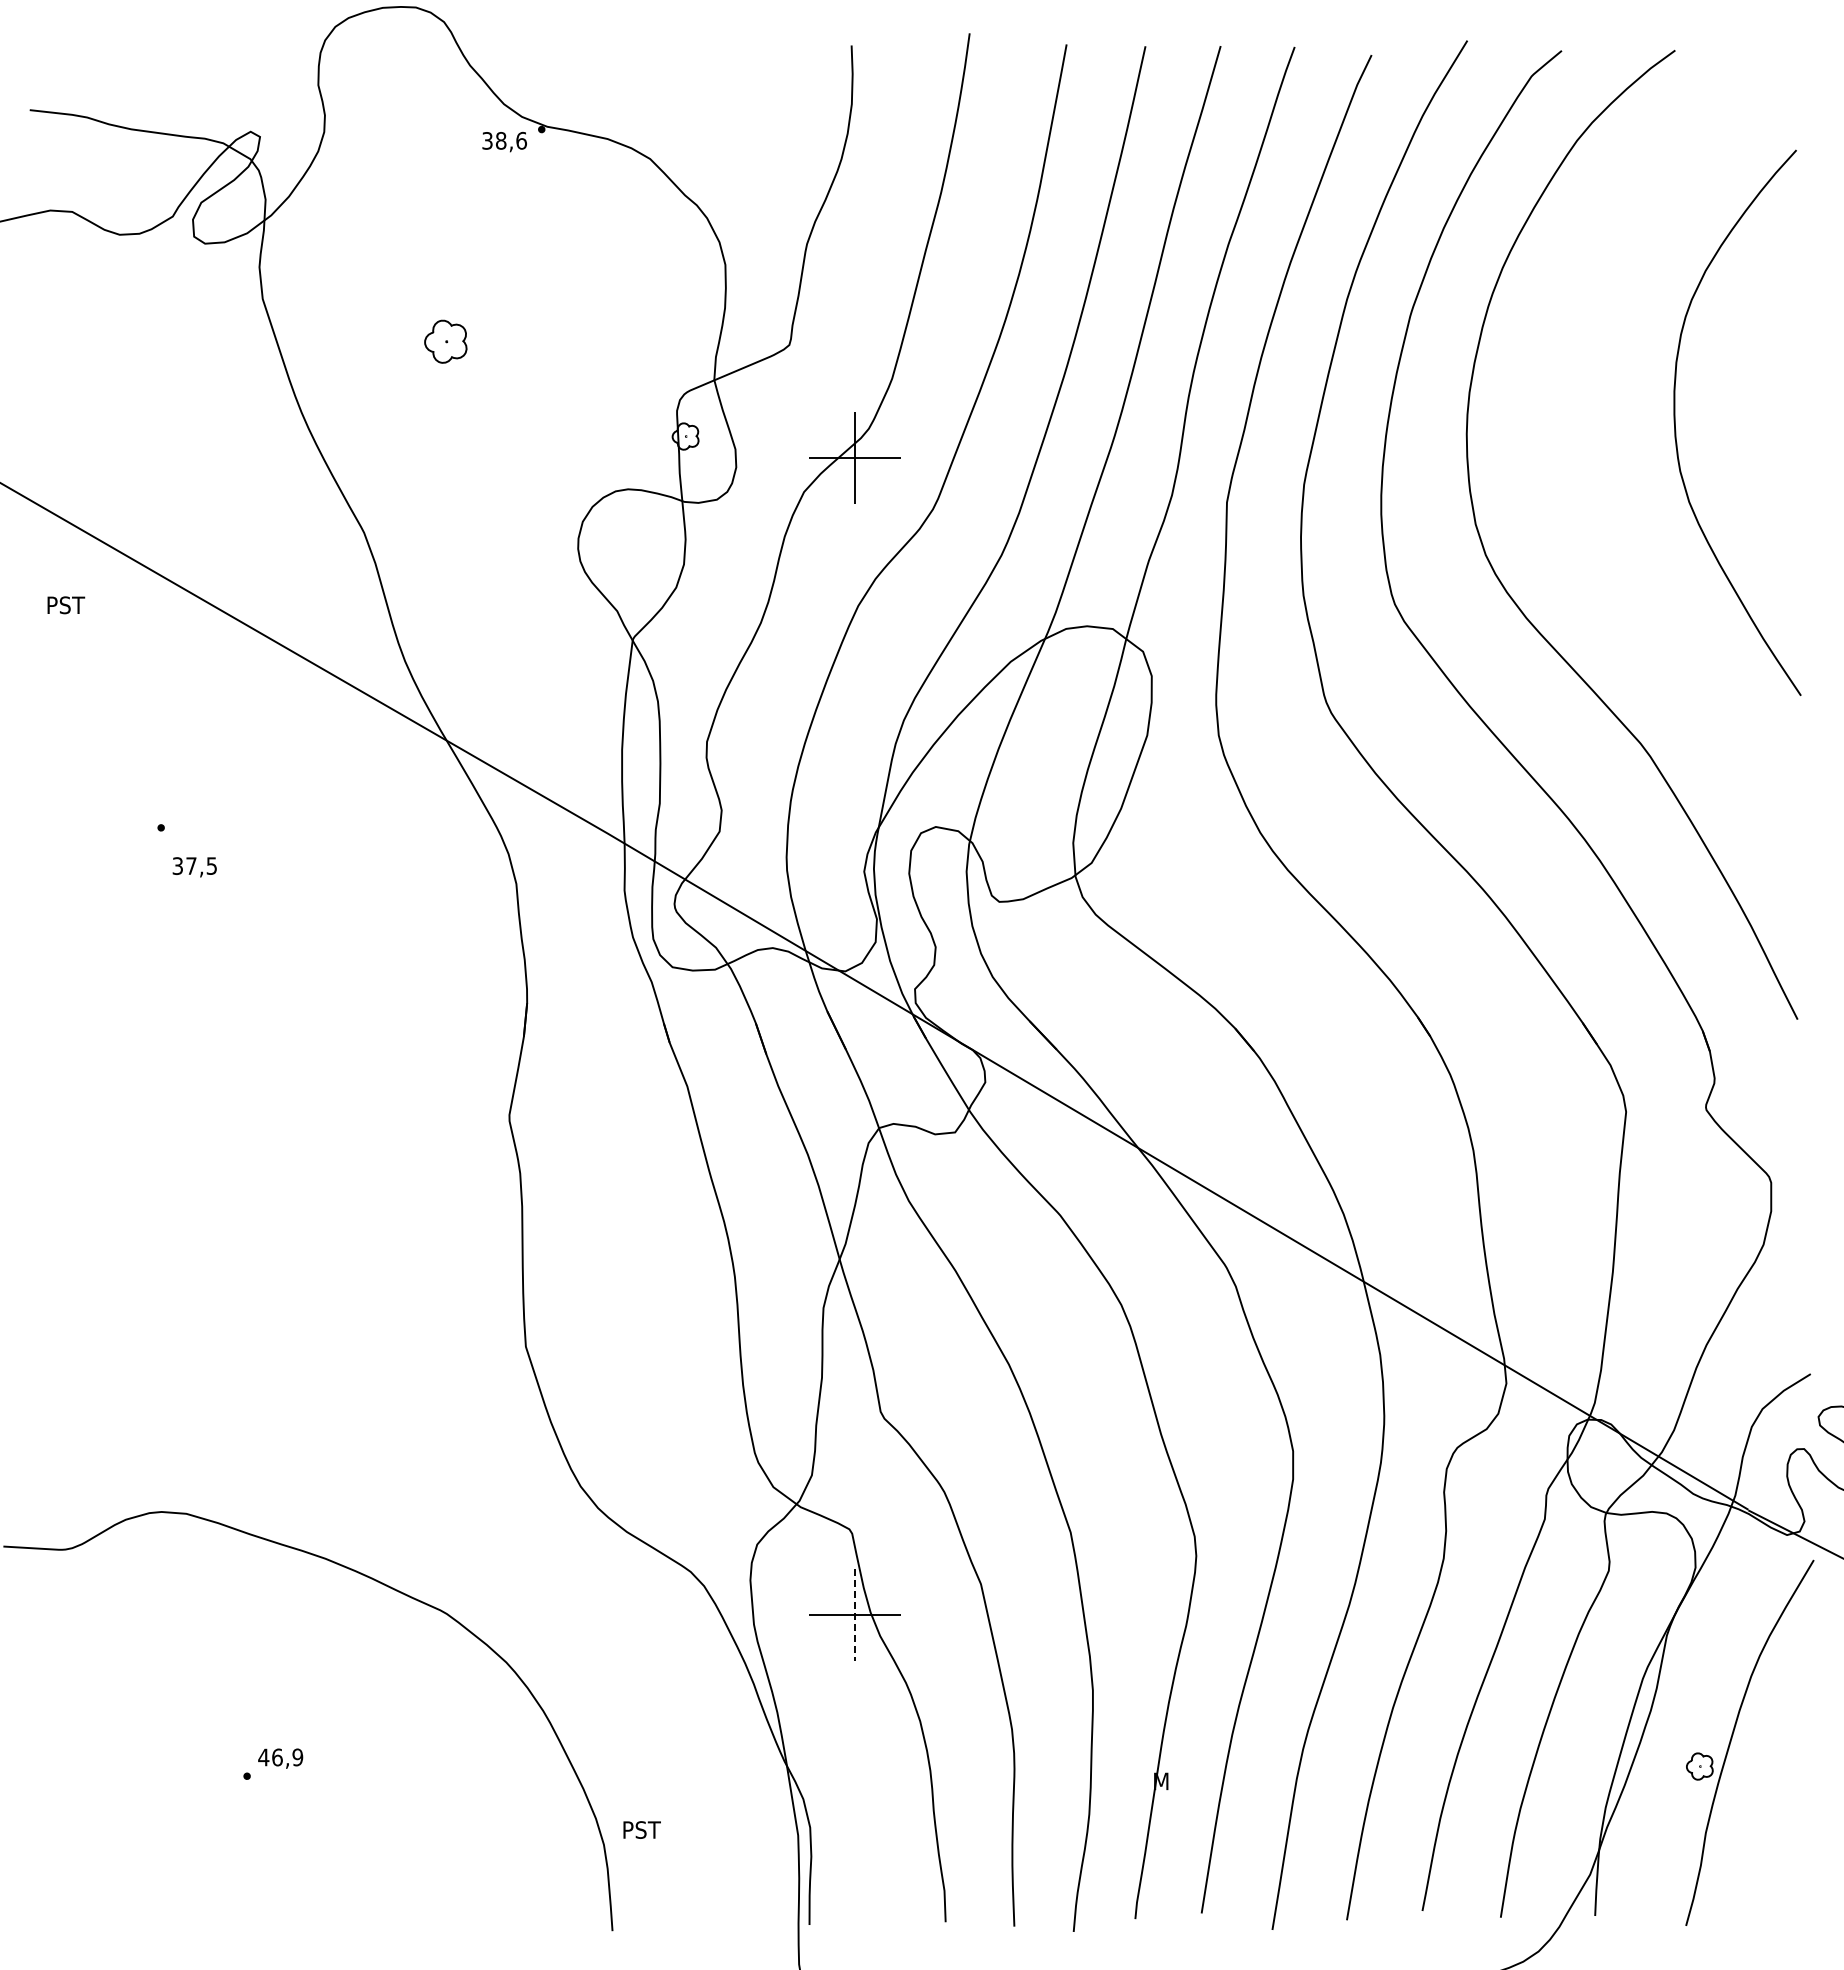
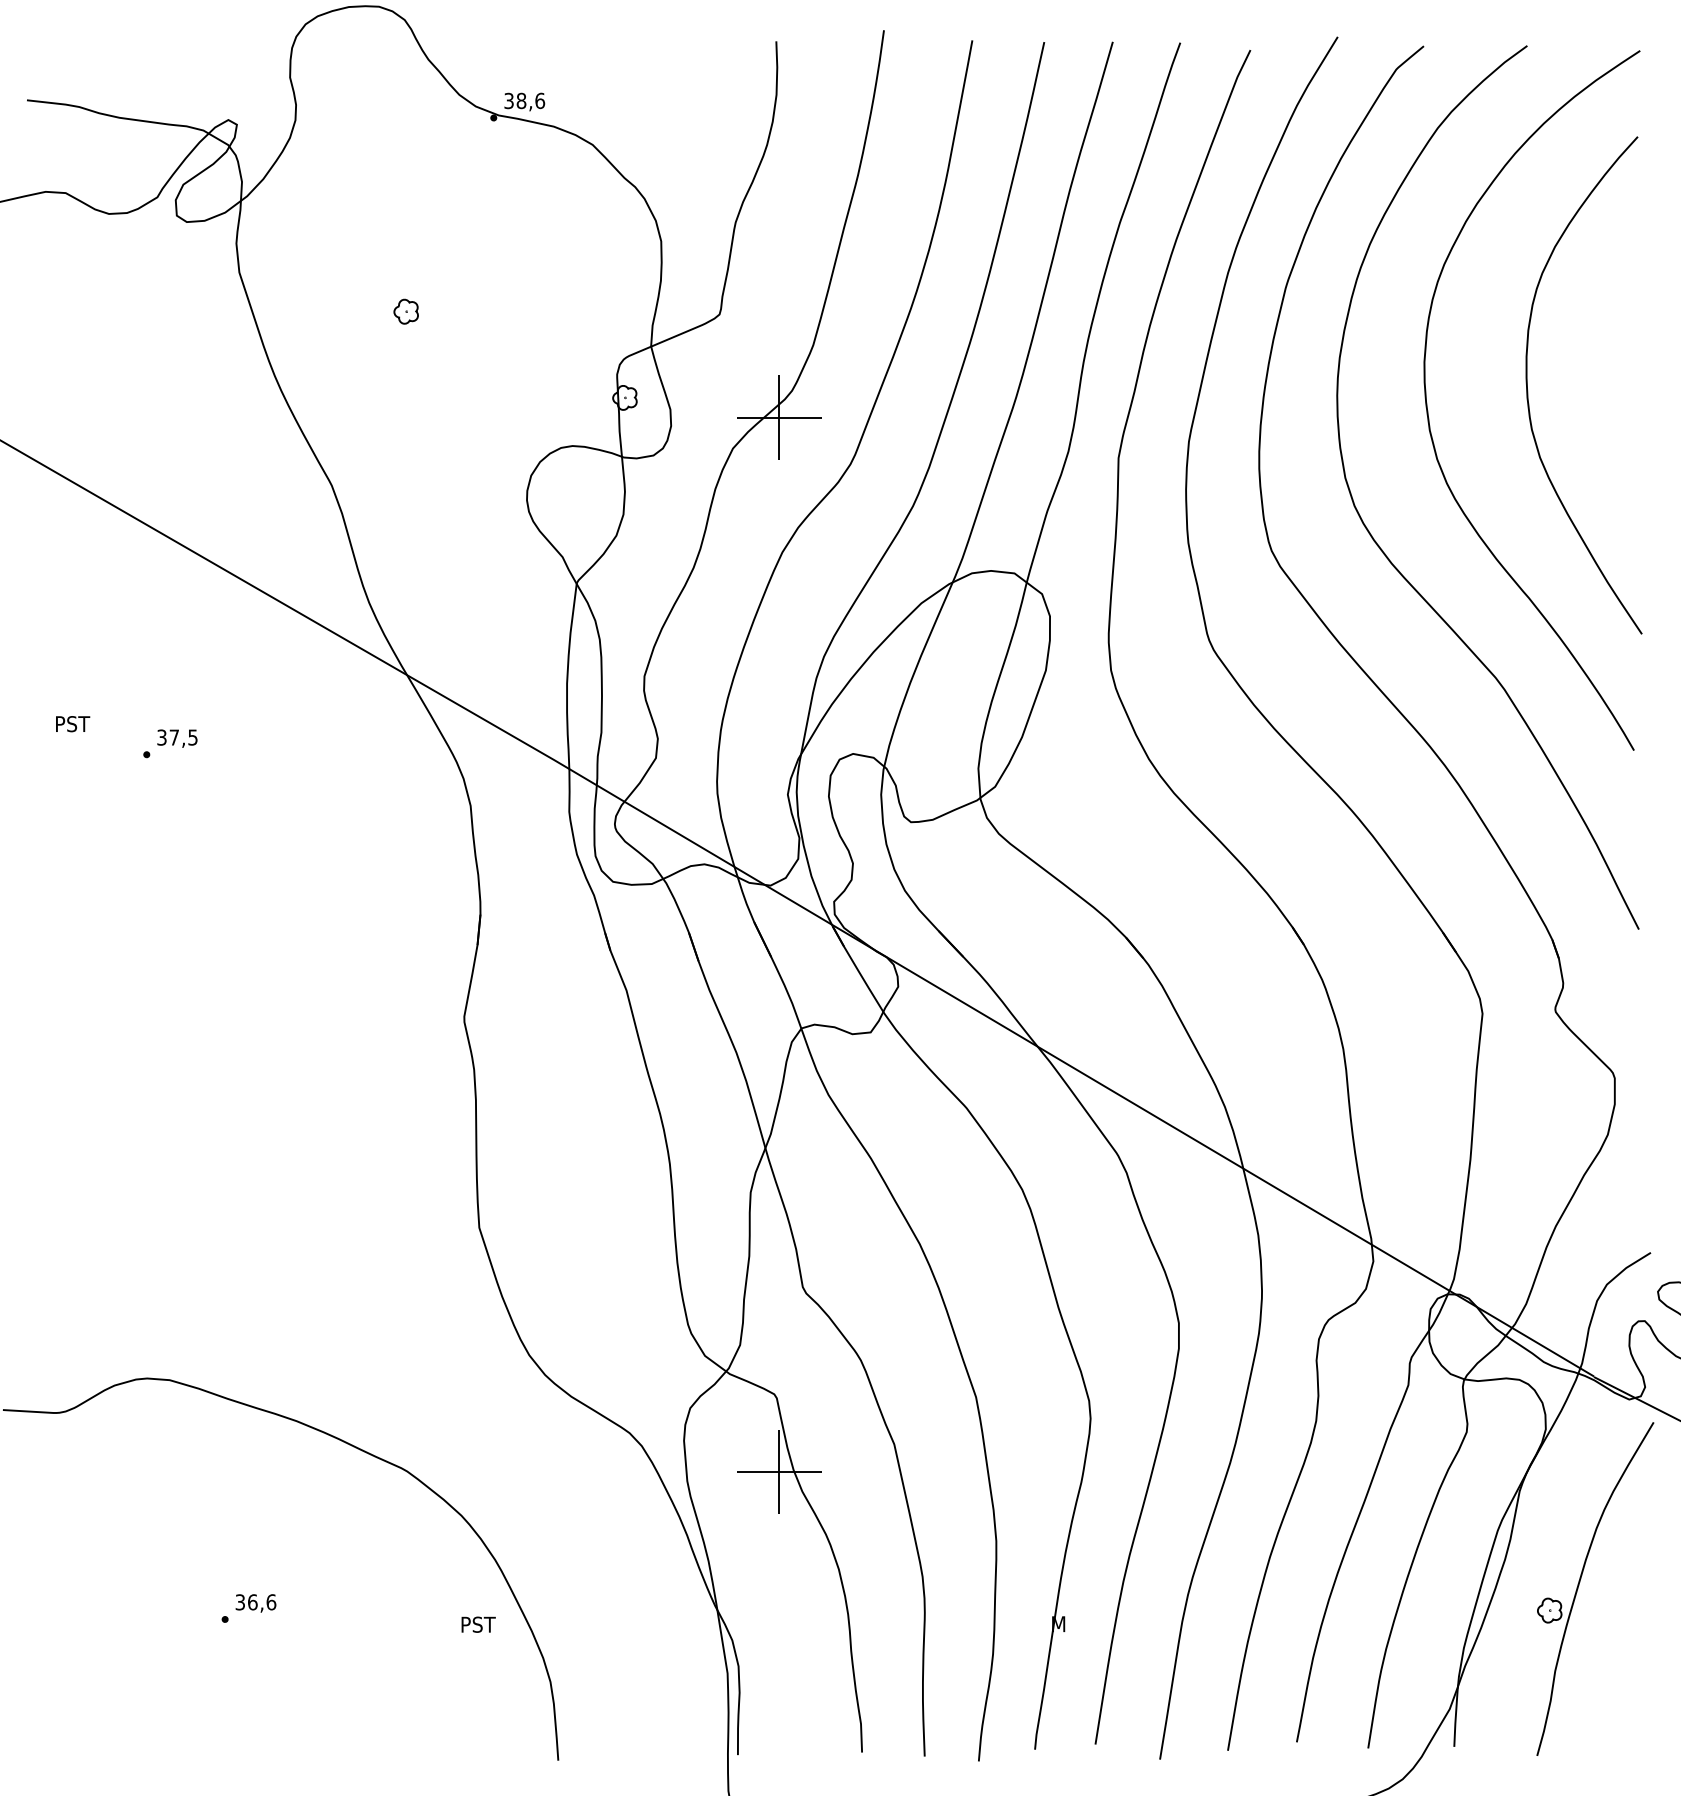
text: (504, 141) -> (524, 101), moved
part: (445, 342) -> (406, 312), size x0.62
curve: (1567, 456) -> (1429, 416), added
text: (66, 605) -> (73, 724), moved
text: (194, 867) -> (177, 738), moved
line: (854, 1615) -> (778, 1472), dashed -> solid
text: (280, 1757) -> (255, 1602), 46,9 -> 36,6
text: (641, 1829) -> (478, 1624), moved

